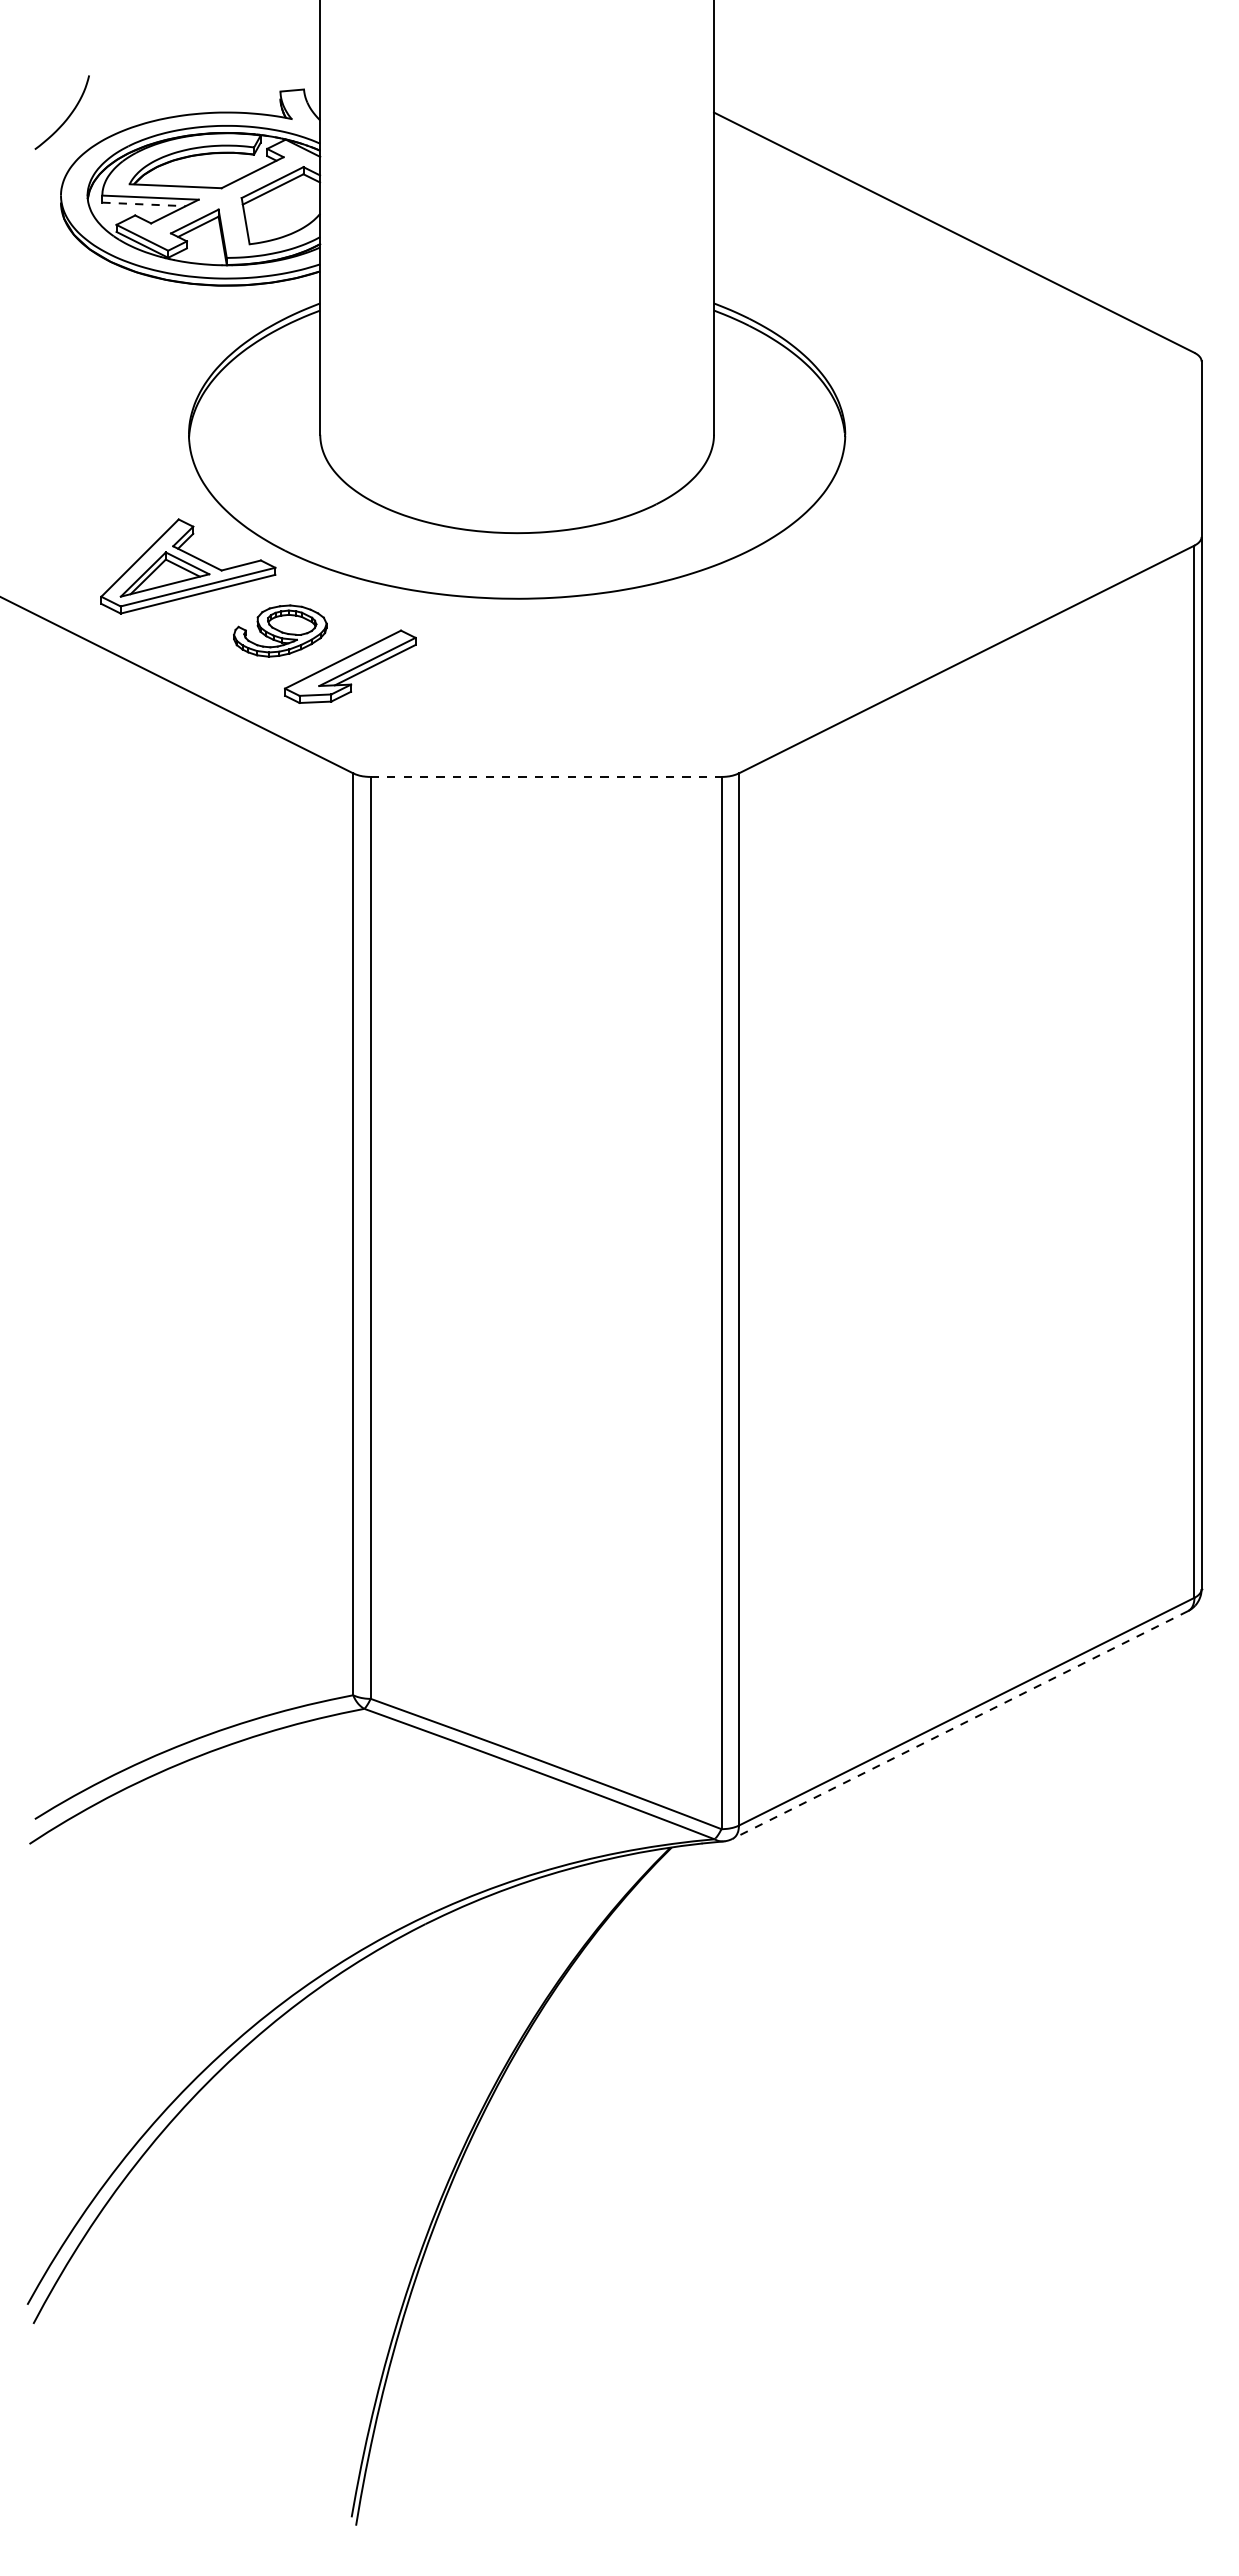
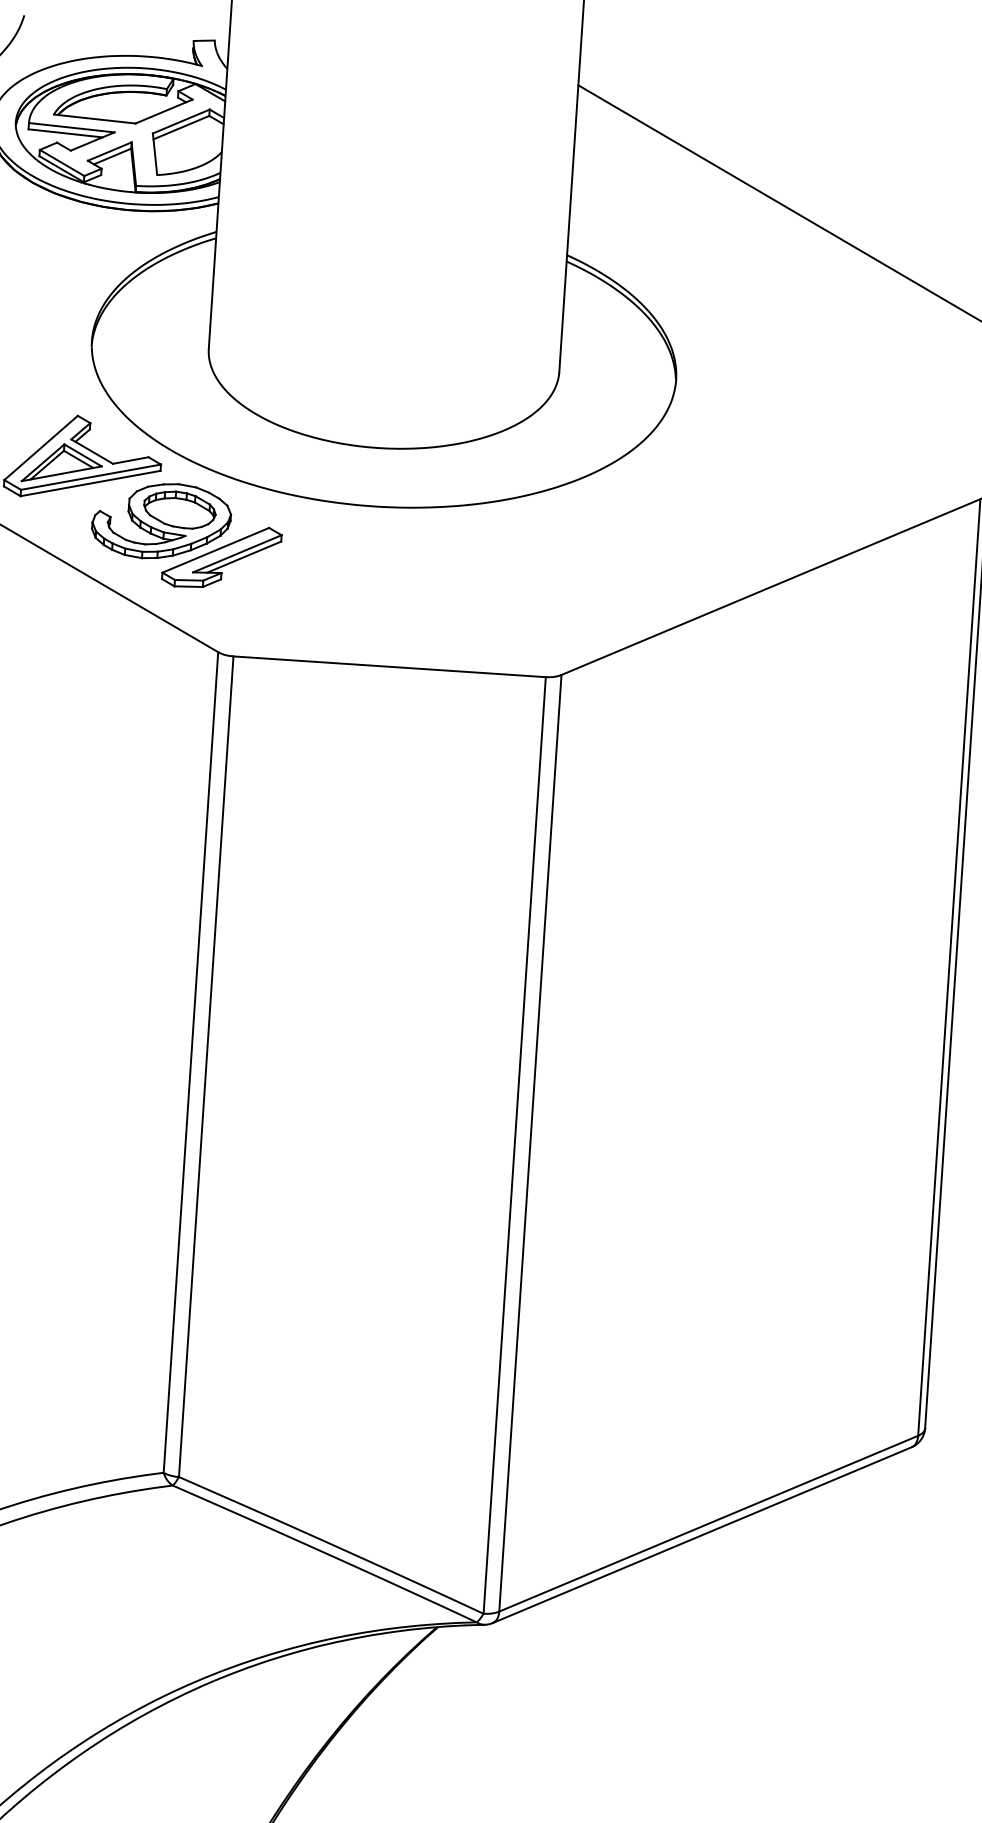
line: (143, 204) -> (65, 133), dashed -> solid
part: (280, 630) -> (161, 520), size x1.67
line: (546, 777) -> (389, 667), dashed -> solid
line: (960, 1725) -> (702, 1535), dashed -> solid

